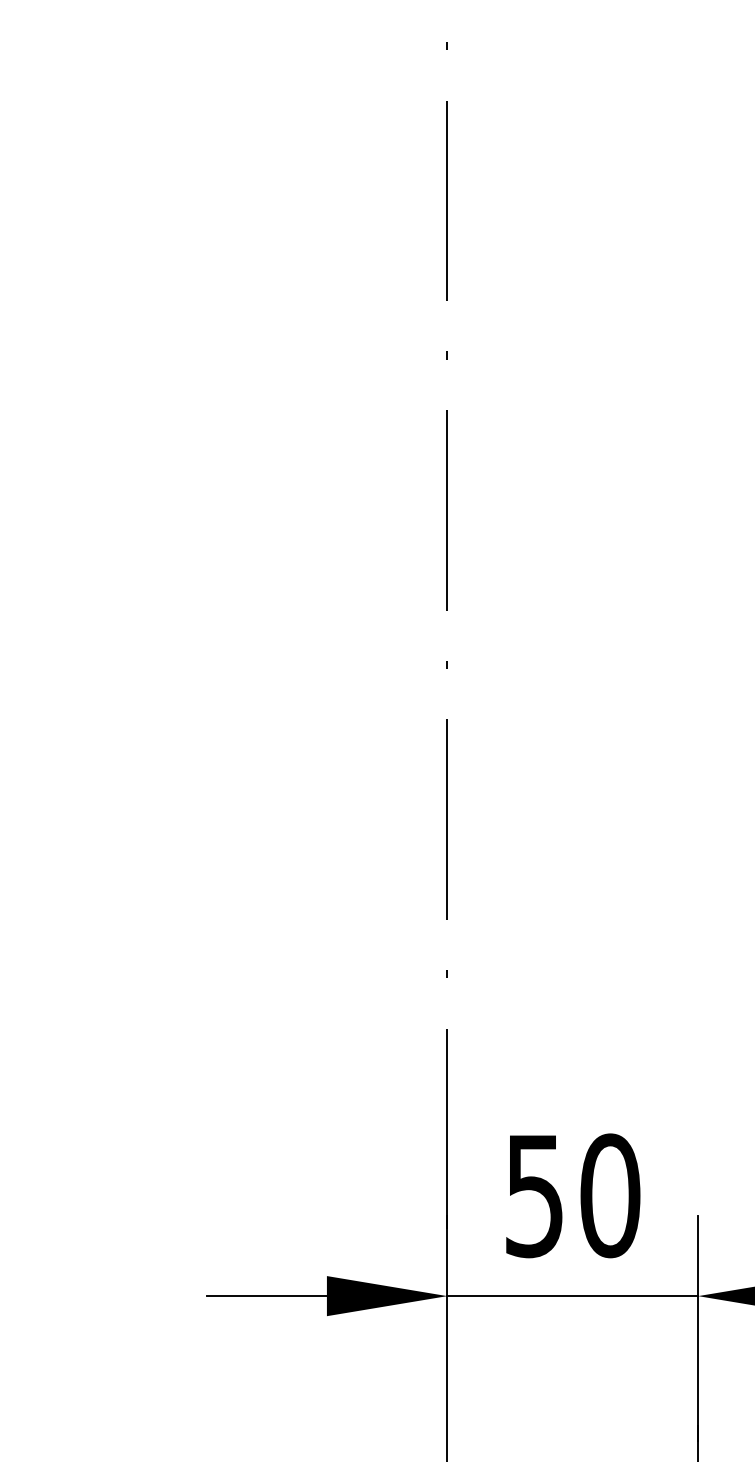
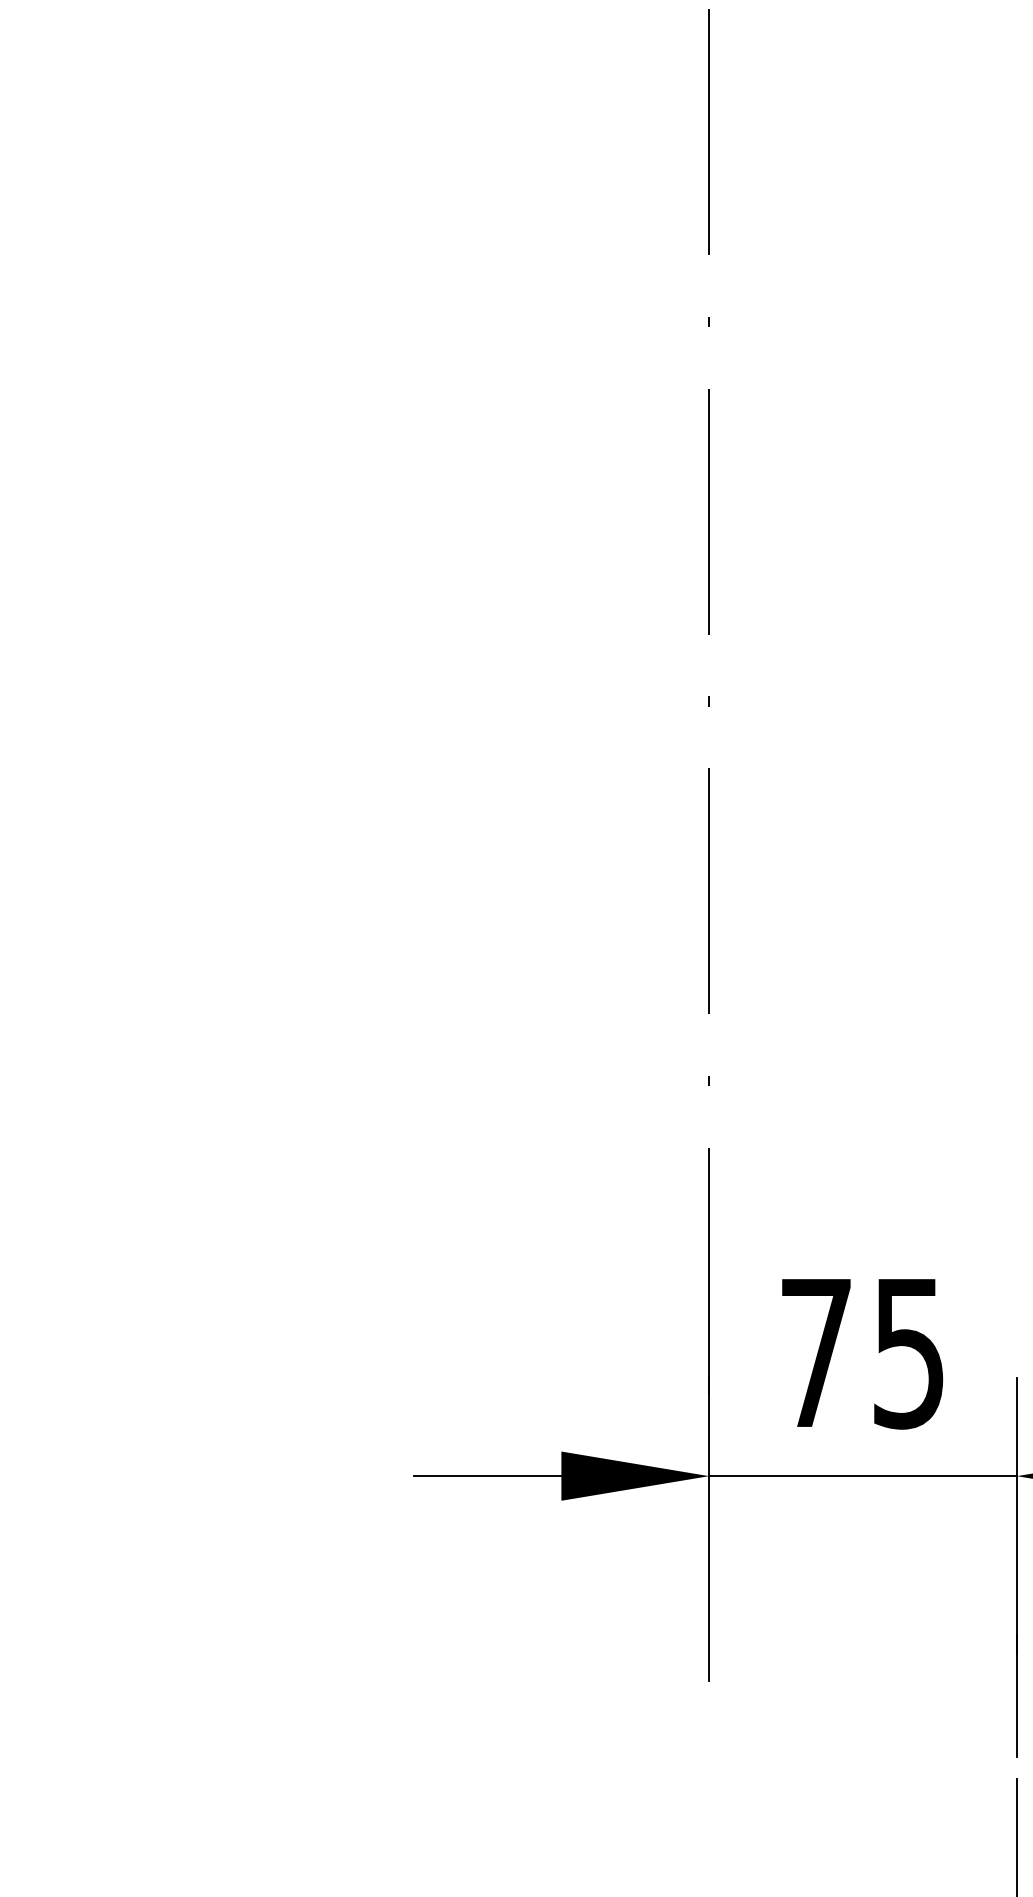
text: (573, 1195) -> (863, 1352), 50 -> 75

